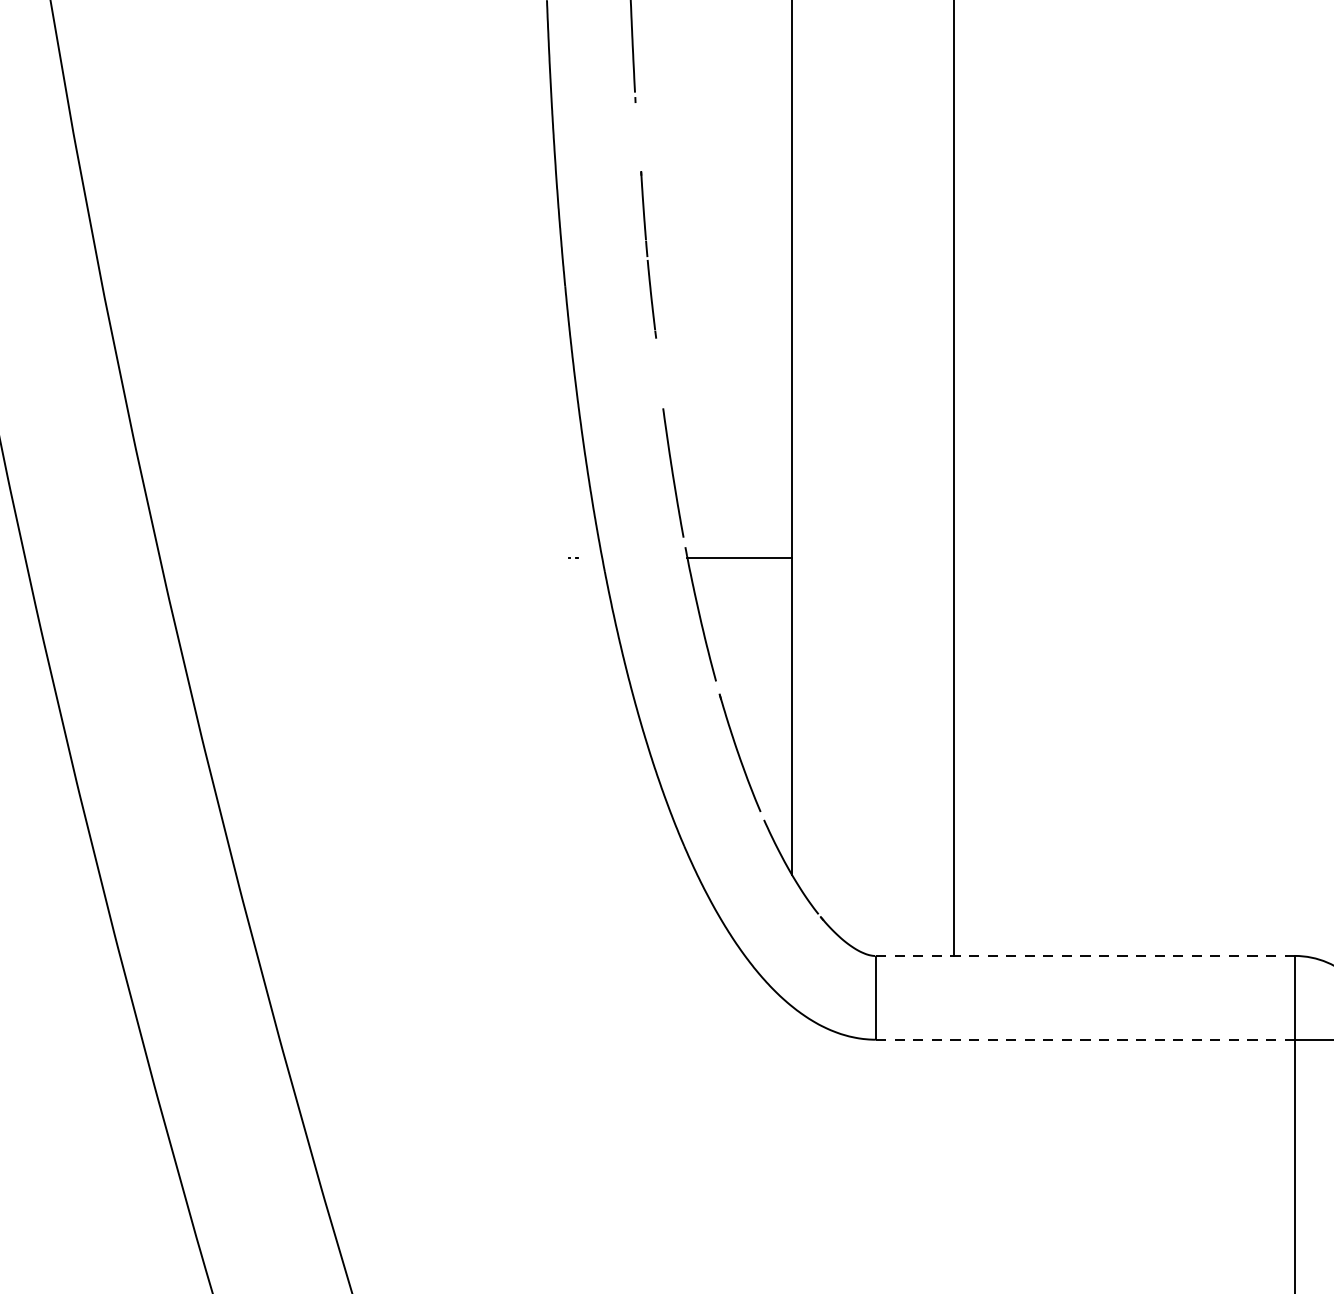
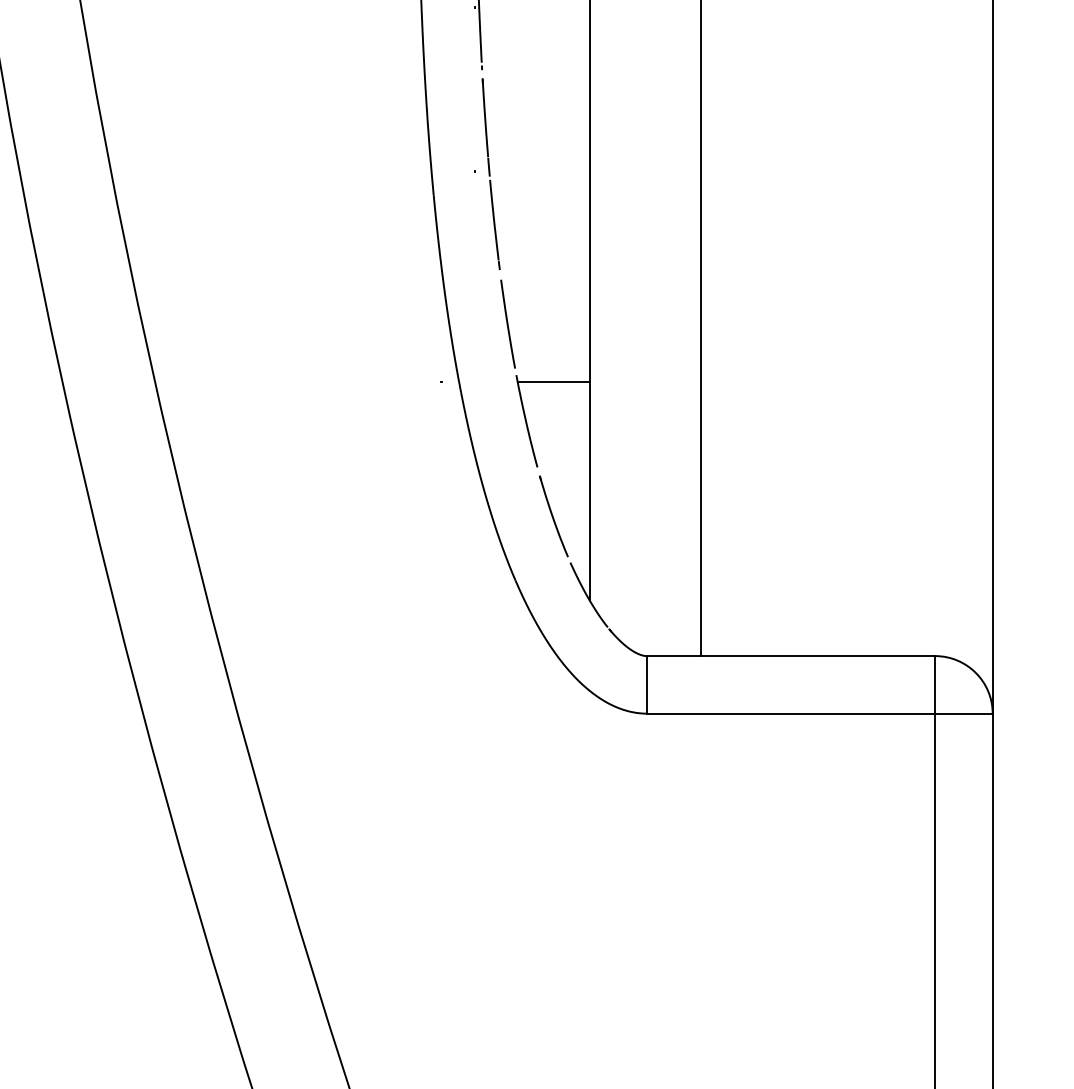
part: (647, 255) -> (490, 174), size x1.67
line: (1085, 956) -> (791, 656), dashed -> solid
line: (1085, 1039) -> (791, 713), dashed -> solid

